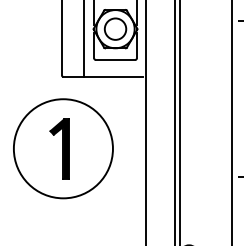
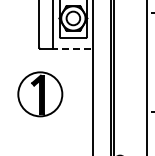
line: (114, 76) -> (72, 48), solid -> dashed
circle: (62, 147) -> (39, 93), size x0.7

